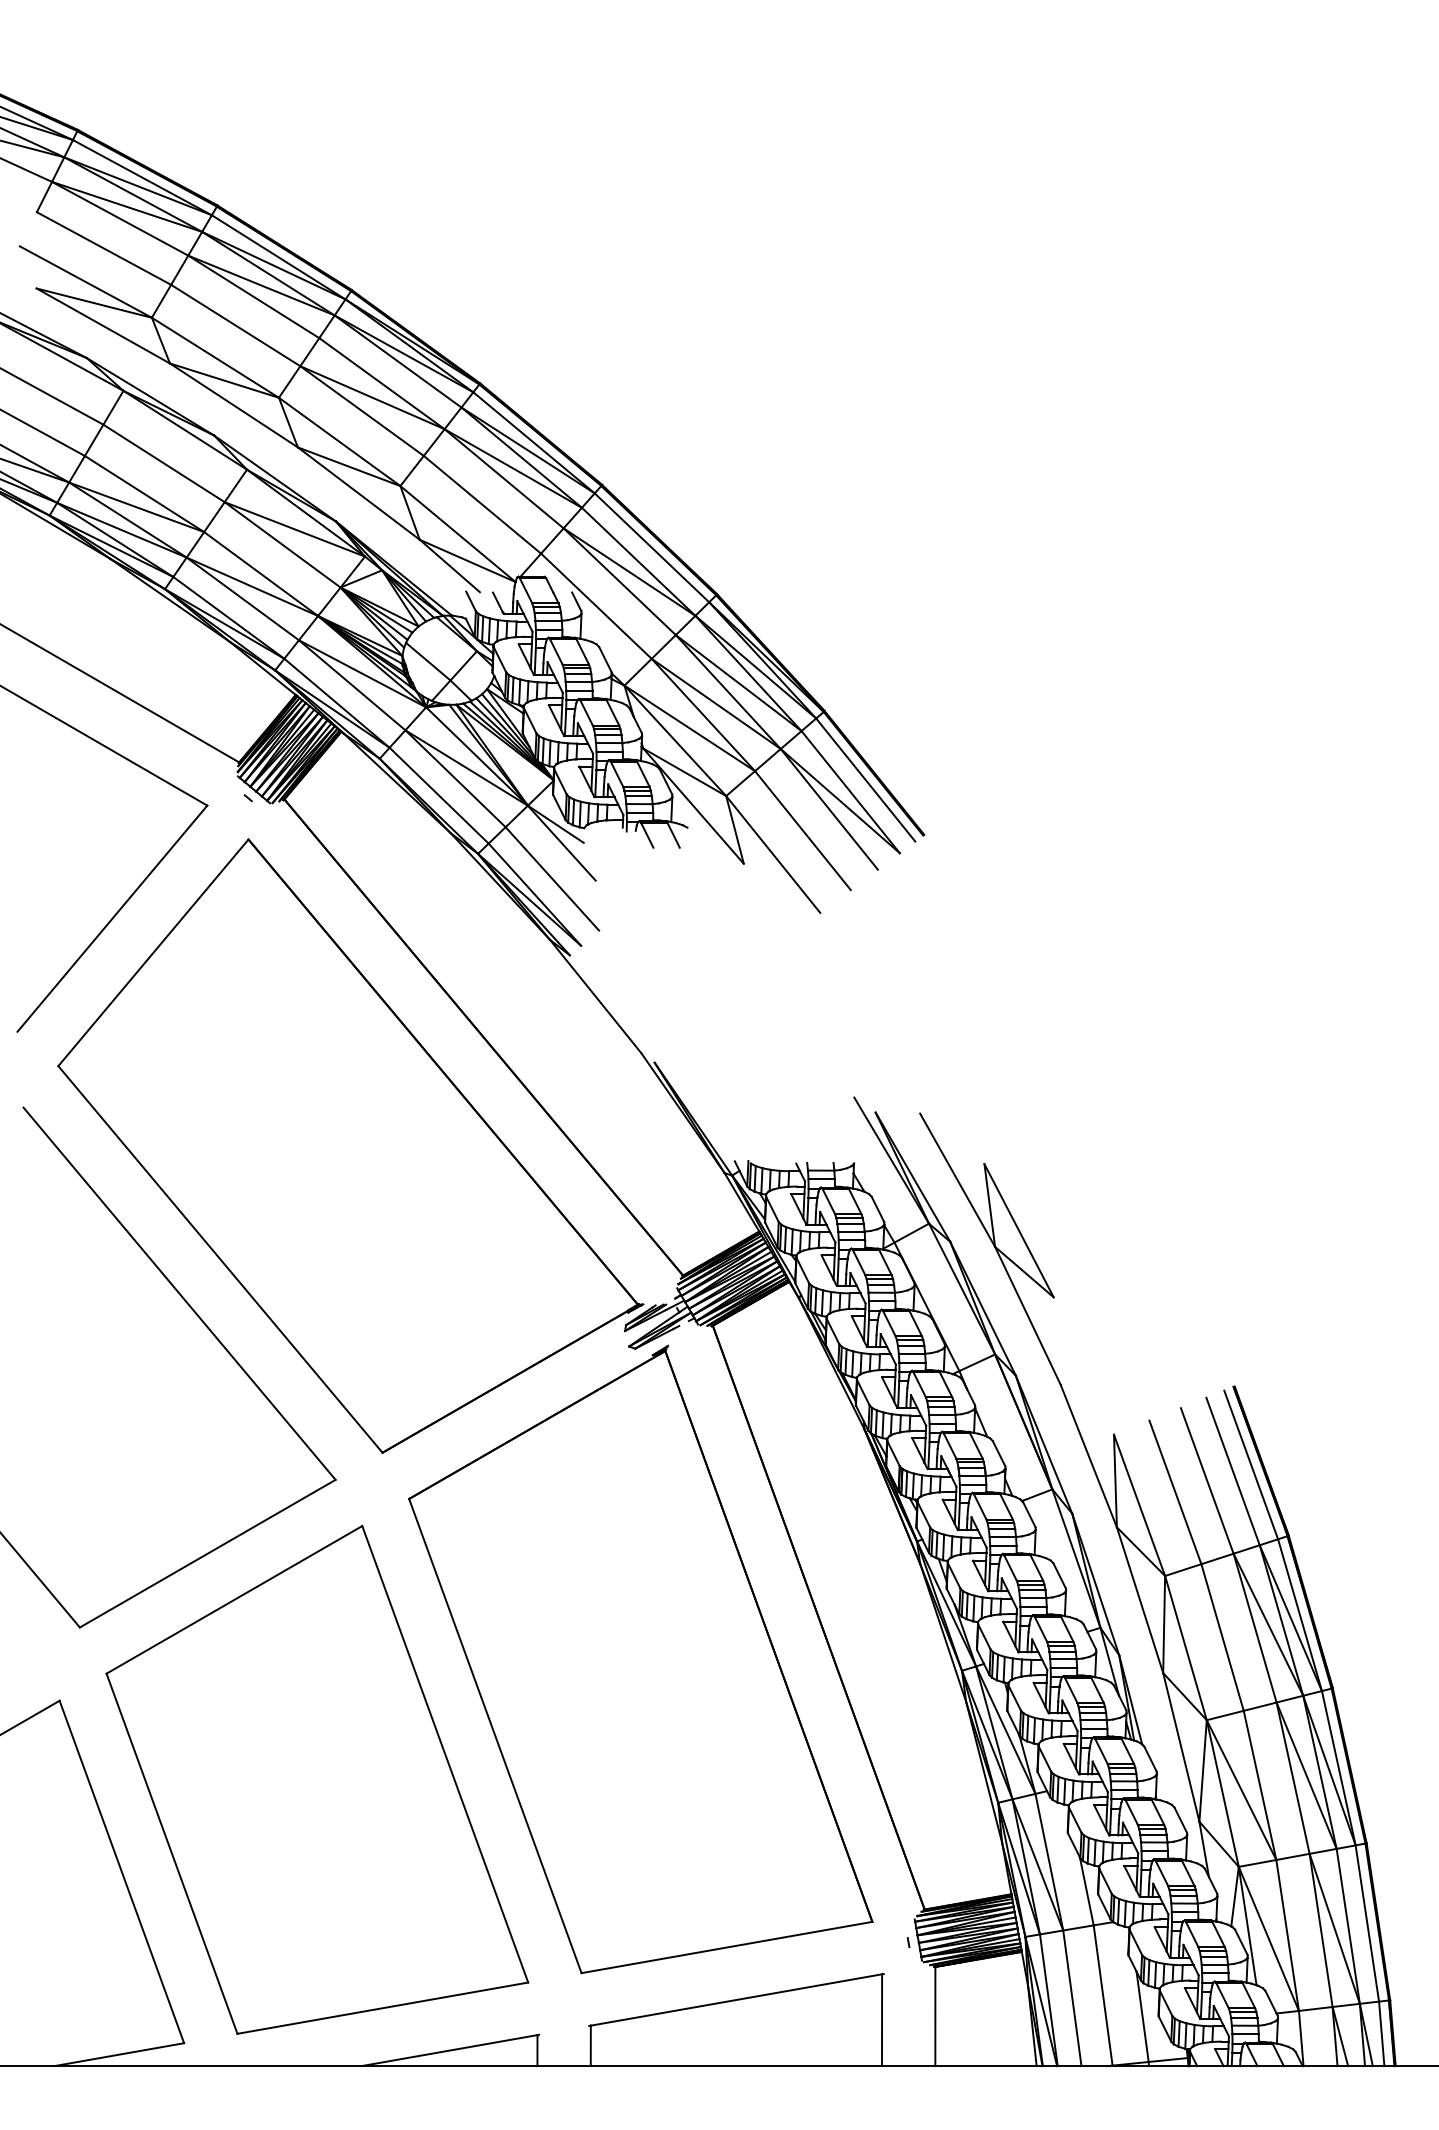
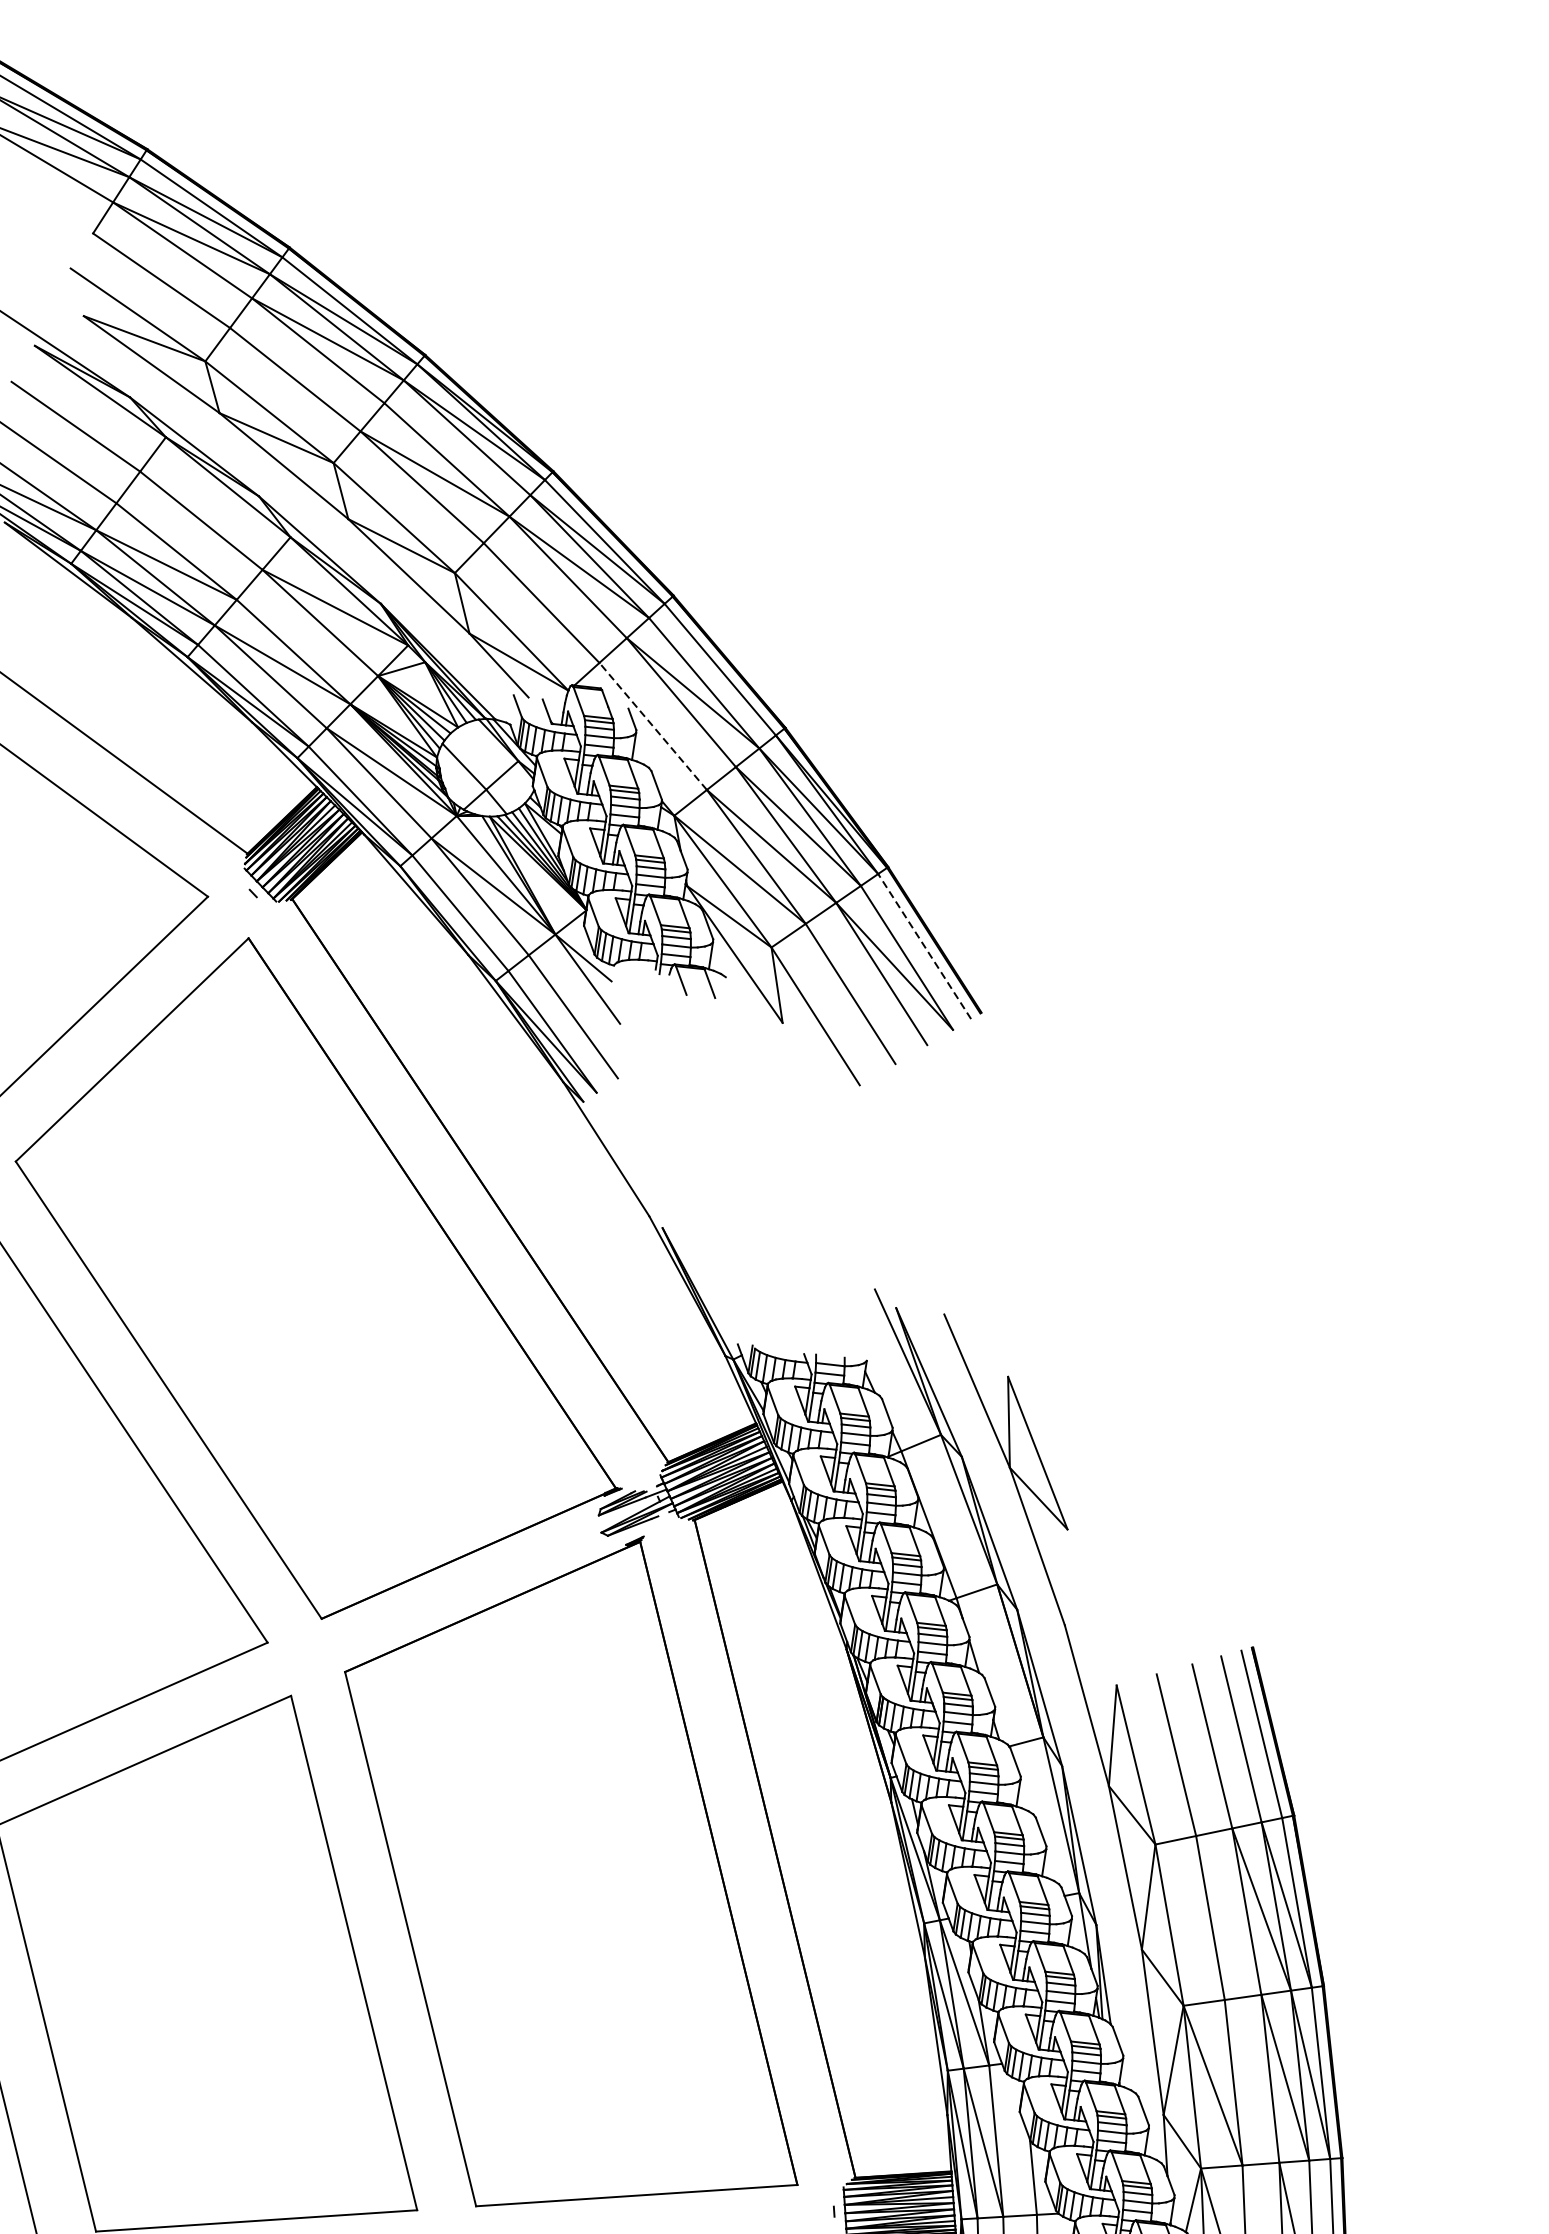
line: (596, 605) -> (653, 725), solid -> dashed
line: (865, 780) -> (924, 947), solid -> dashed

